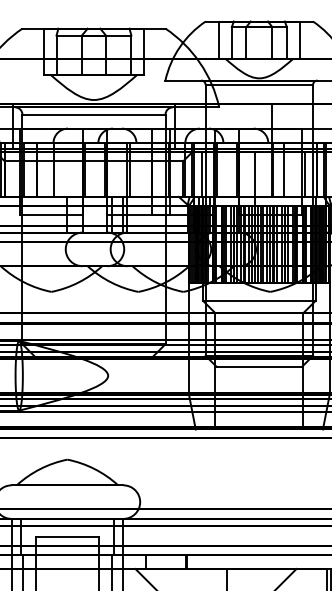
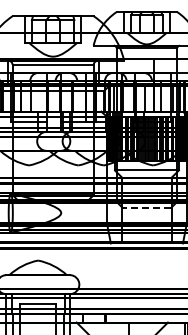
line: (258, 366) -> (146, 207), solid -> dashed

